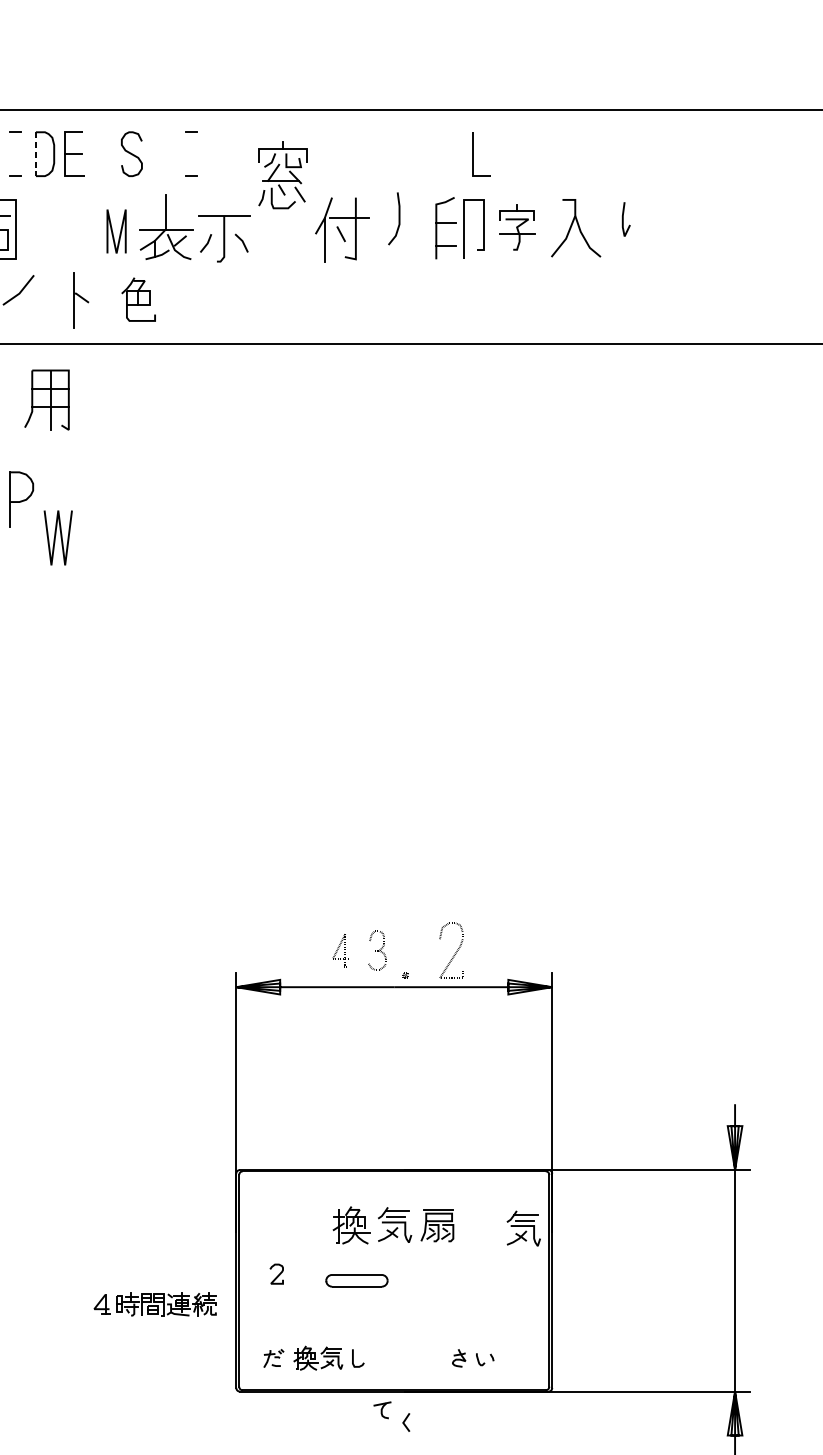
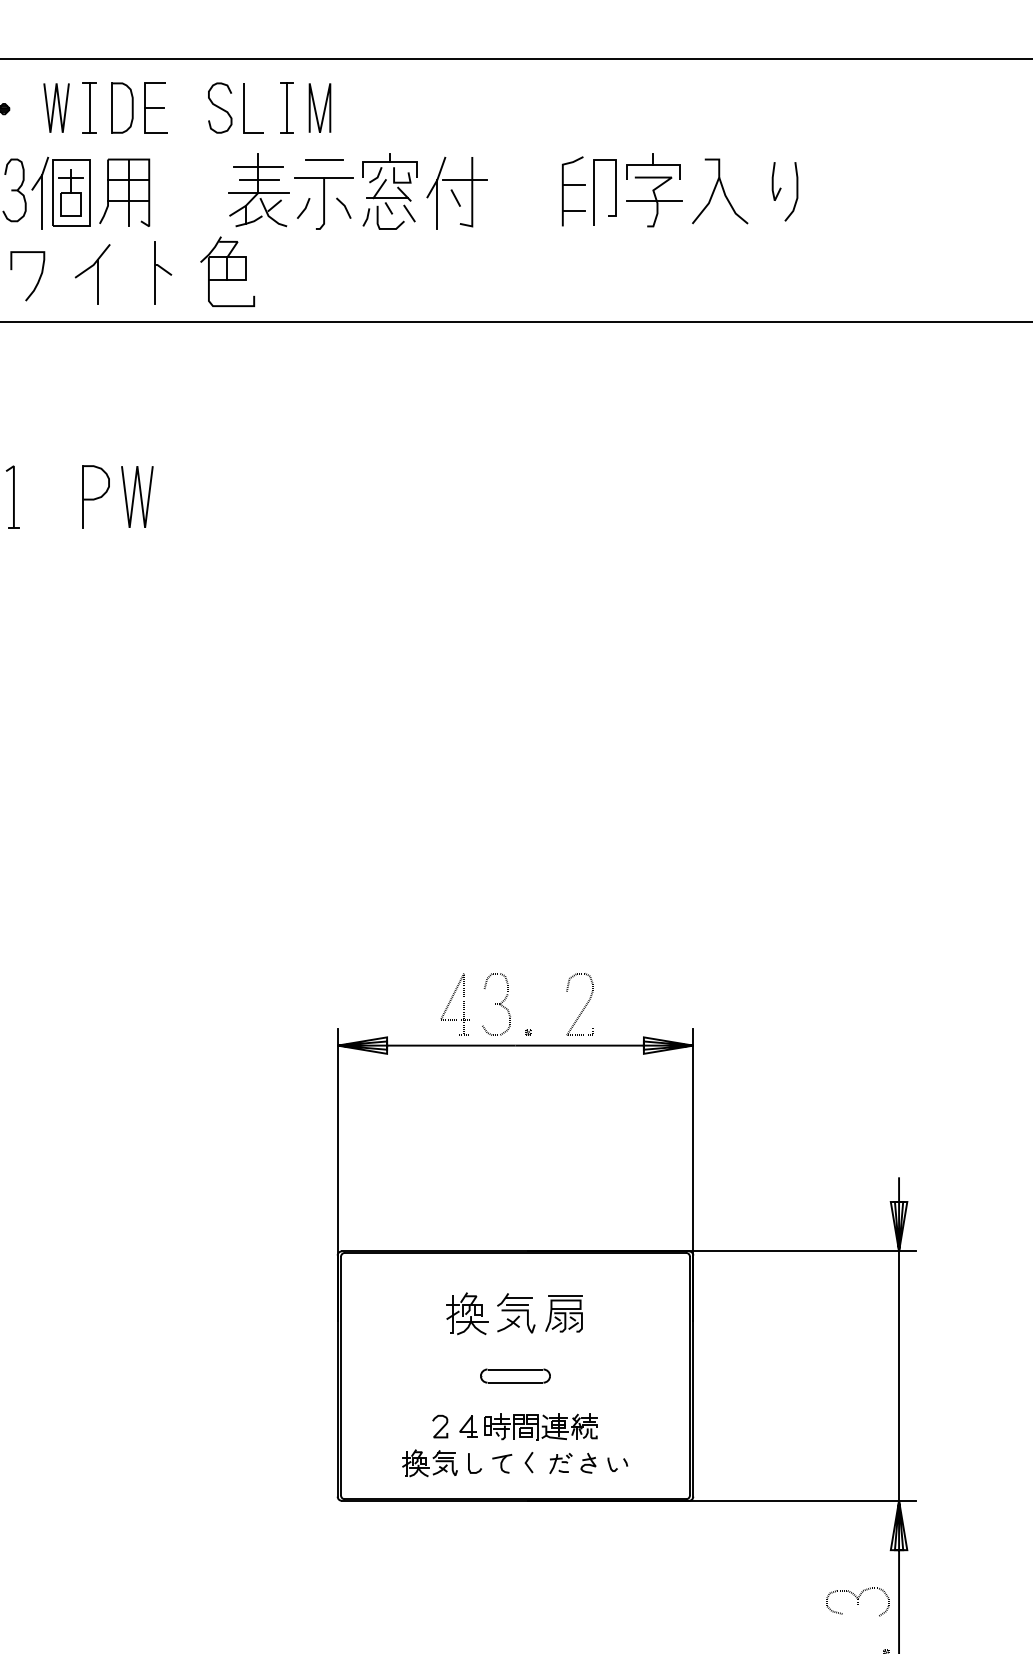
line: (15, 153) -> (89, 107), added
line: (191, 153) -> (287, 107), added
line: (36, 154) -> (112, 108), dashed -> solid
line: (473, 154) -> (244, 108), moved
part: (282, 175) -> (389, 191), moved
line: (223, 199) -> (323, 159), added
line: (165, 206) -> (257, 167), added
line: (165, 218) -> (258, 180), added
curve: (398, 218) -> (796, 191), moved
part: (517, 227) -> (654, 190), size x1.43
line: (113, 232) -> (316, 109), moved
part: (138, 299) -> (227, 271), size x1.43
line: (22, 308) -> (97, 281), added
part: (46, 399) -> (124, 192), moved
line: (55, 537) -> (134, 496), moved
part: (340, 950) -> (454, 1004), size x1.67
part: (377, 950) -> (496, 1004), size x1.43
part: (523, 1228) -> (661, 1317), removed
curve: (277, 1274) -> (441, 1427), moved
part: (356, 1280) -> (515, 1375), moved
part: (155, 1304) -> (528, 1426), moved
part: (273, 1358) -> (560, 1463), moved
part: (382, 1410) -> (502, 1463), moved
line: (404, 1422) -> (527, 1462), moved

